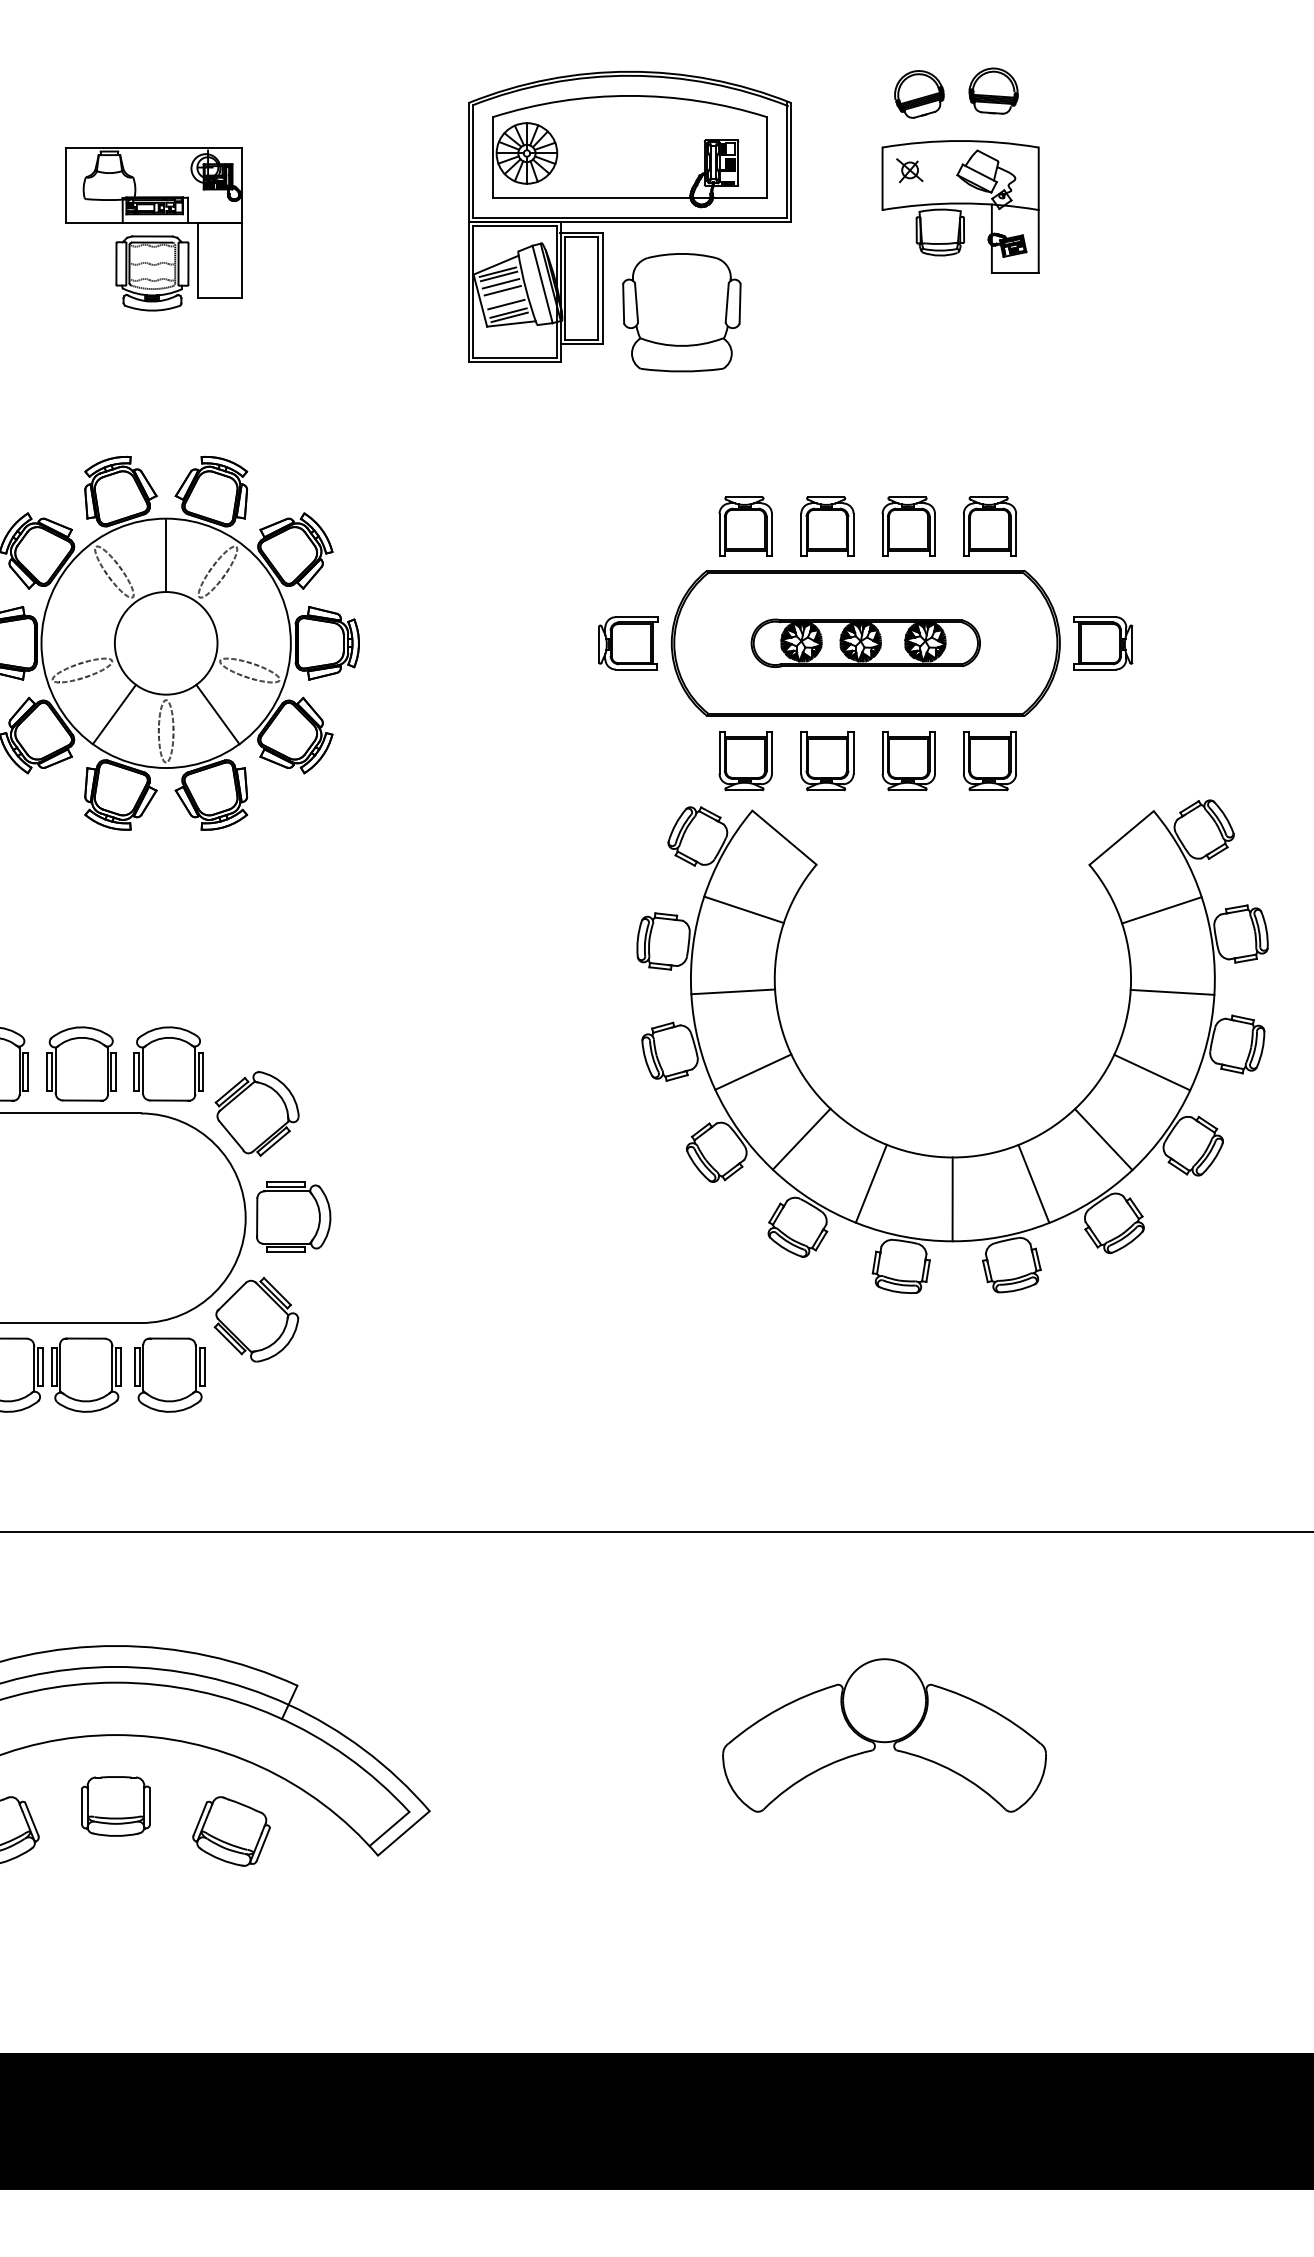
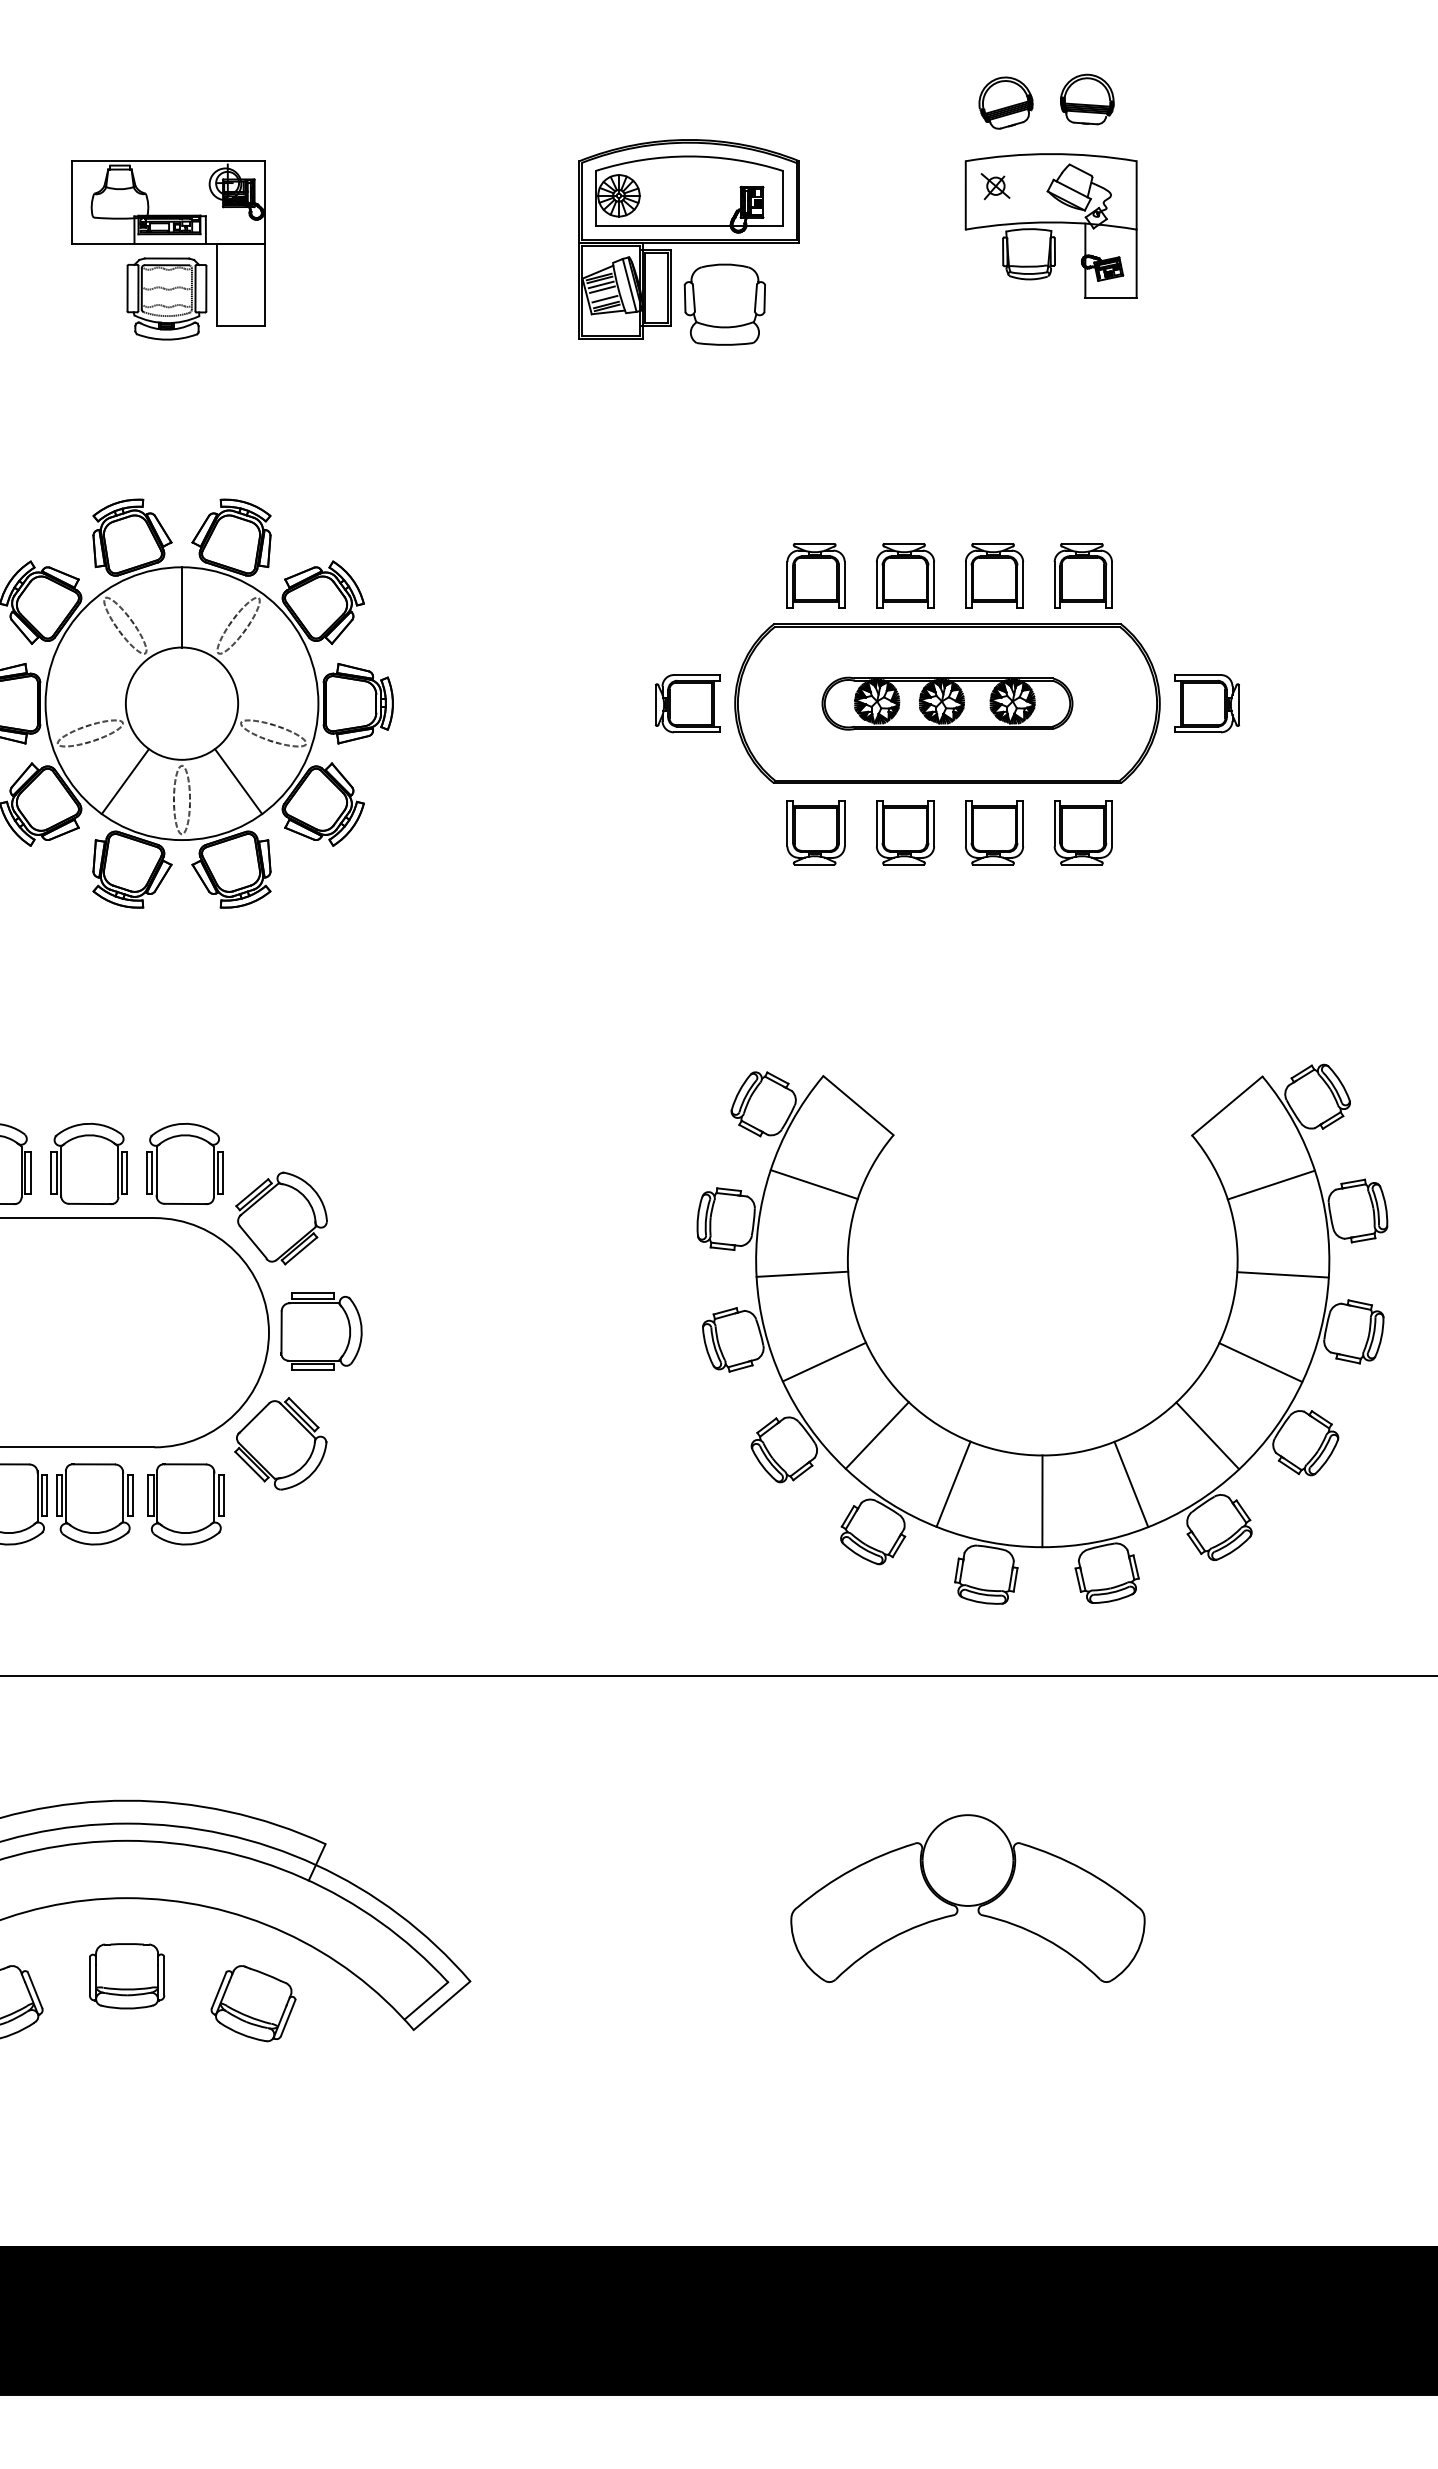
part: (629, 221) -> (688, 242), size x0.62
part: (952, 1156) -> (1042, 1454), moved

